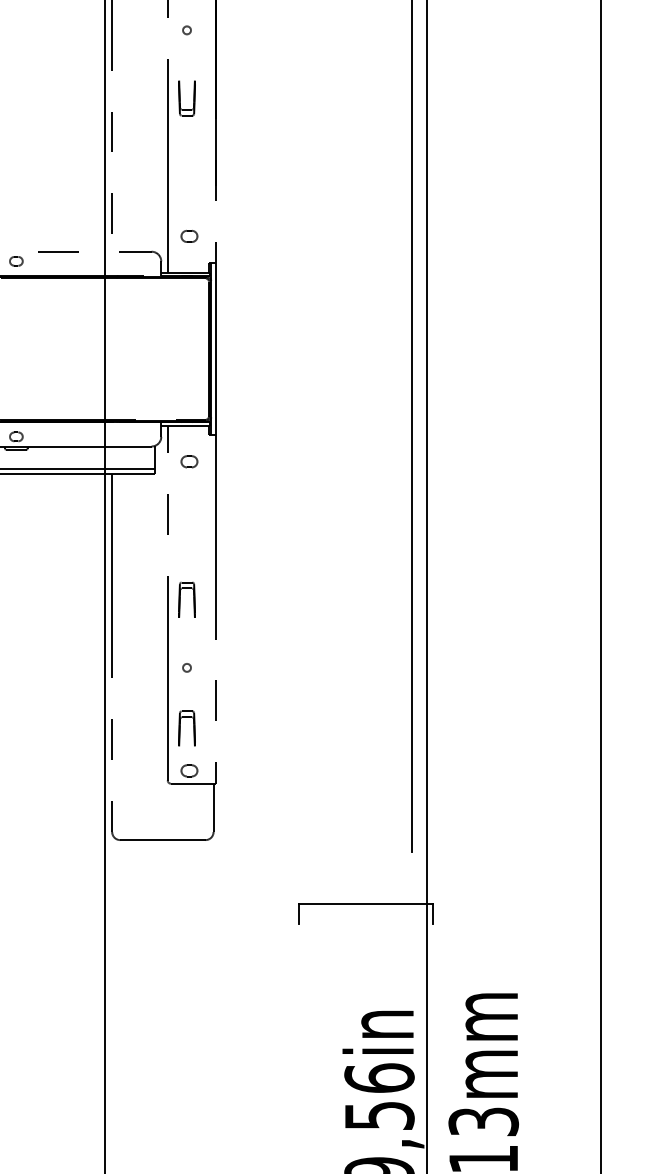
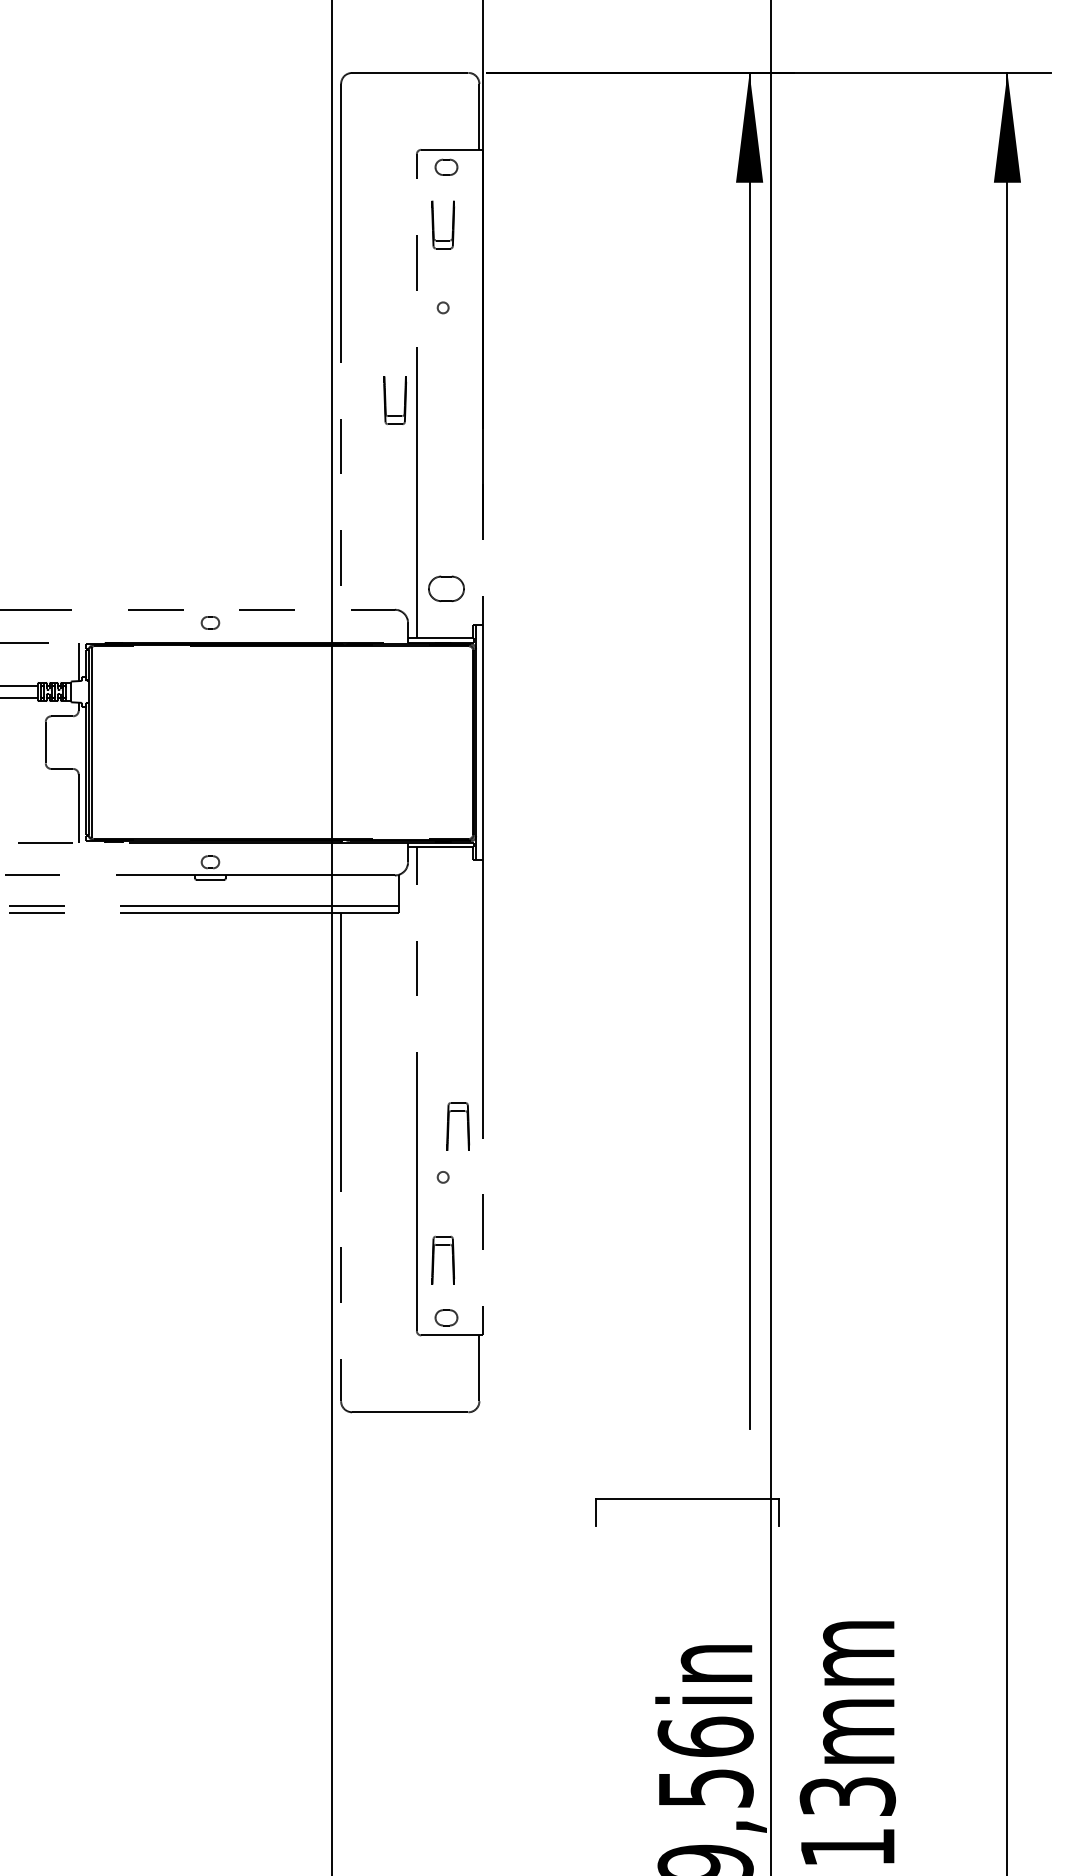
part: (180, 98) -> (386, 400), moved
part: (189, 236) -> (446, 588), size x1.6
part: (189, 461) -> (446, 895), removed
part: (180, 599) -> (449, 1126), moved

